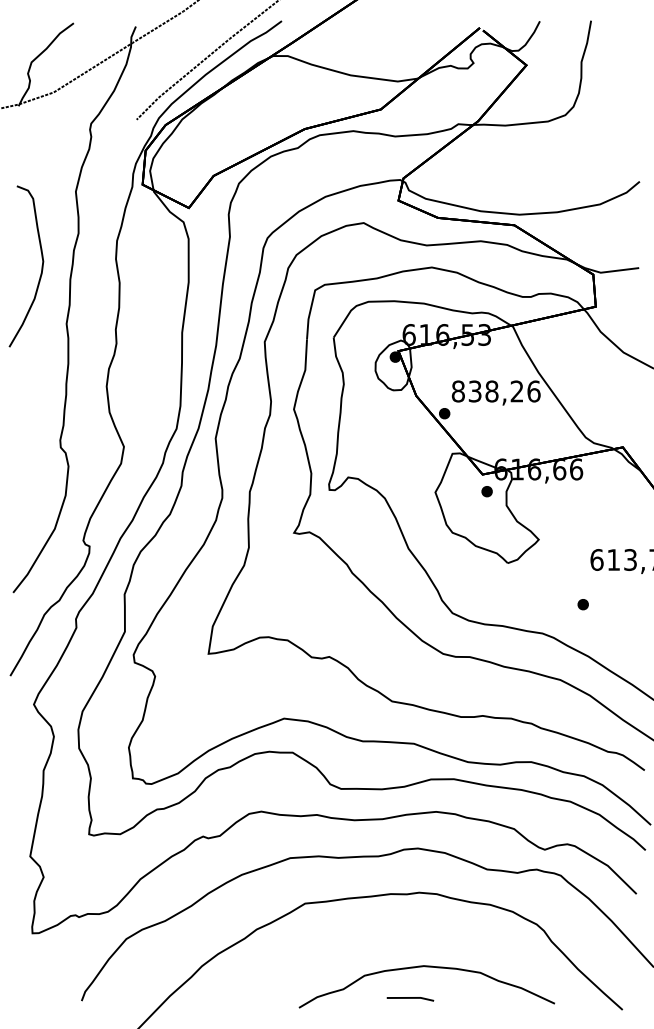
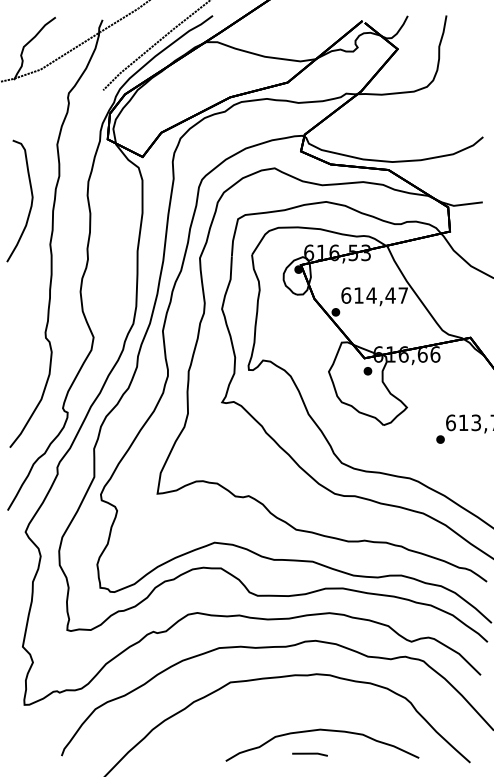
text: (495, 391) -> (374, 295), 838,26 -> 614,47
part: (583, 604) -> (440, 439), moved

